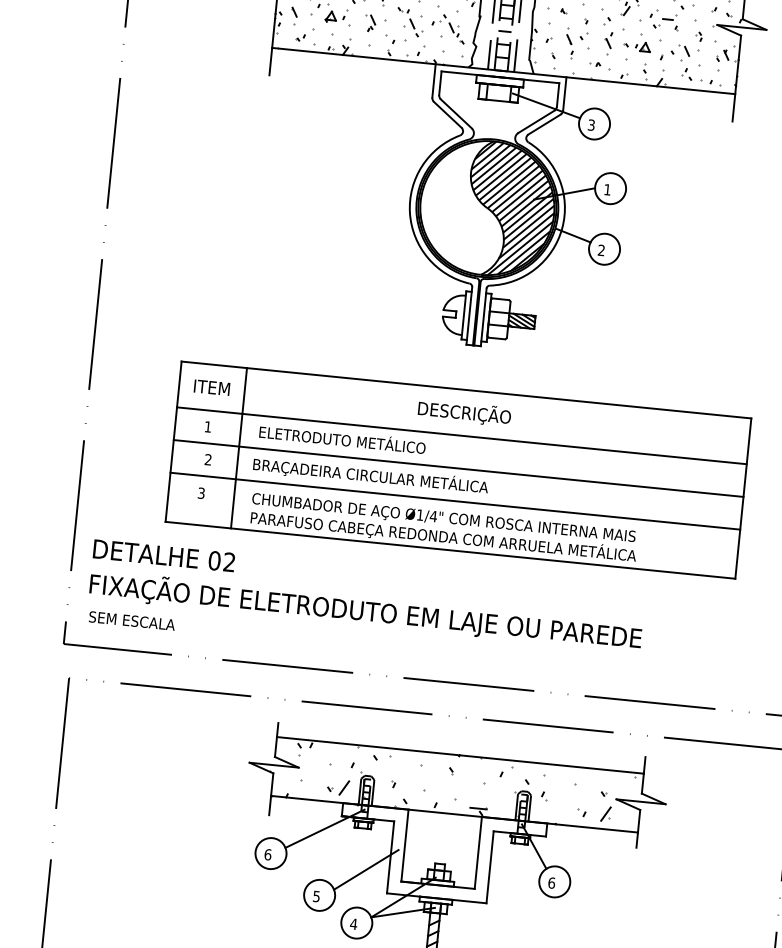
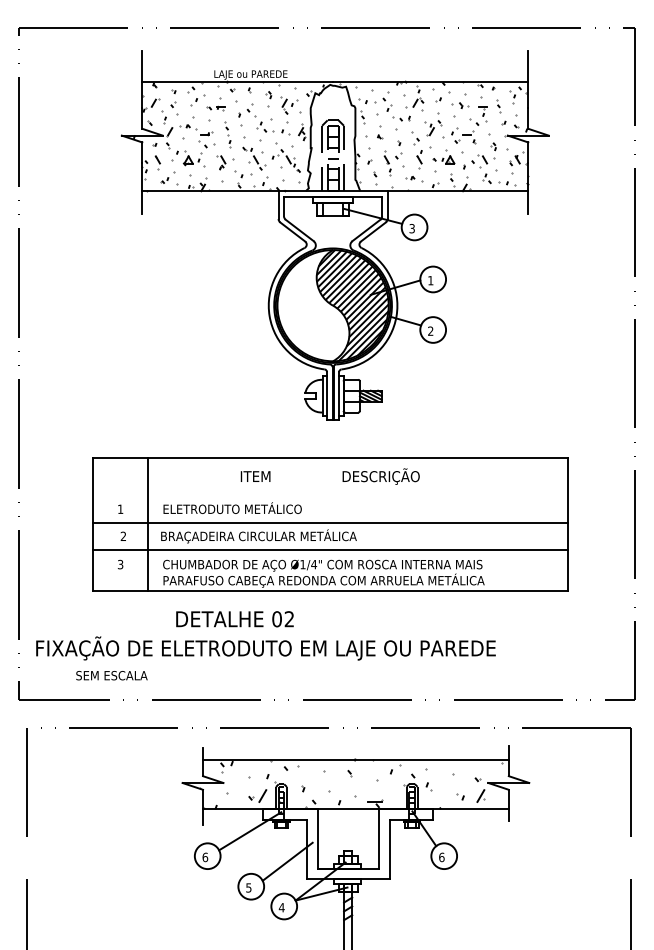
text: (211, 387) -> (255, 476), moved
text: (463, 412) -> (380, 476), moved
line: (461, 435) -> (330, 495), removed
text: (163, 556) -> (234, 619), moved
text: (131, 620) -> (111, 675), moved

